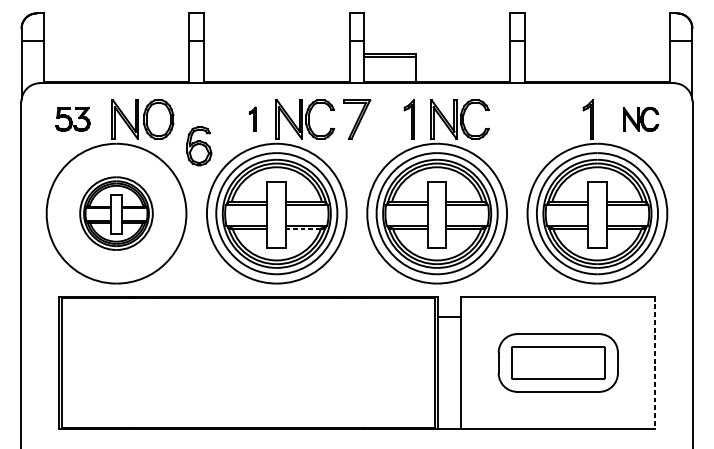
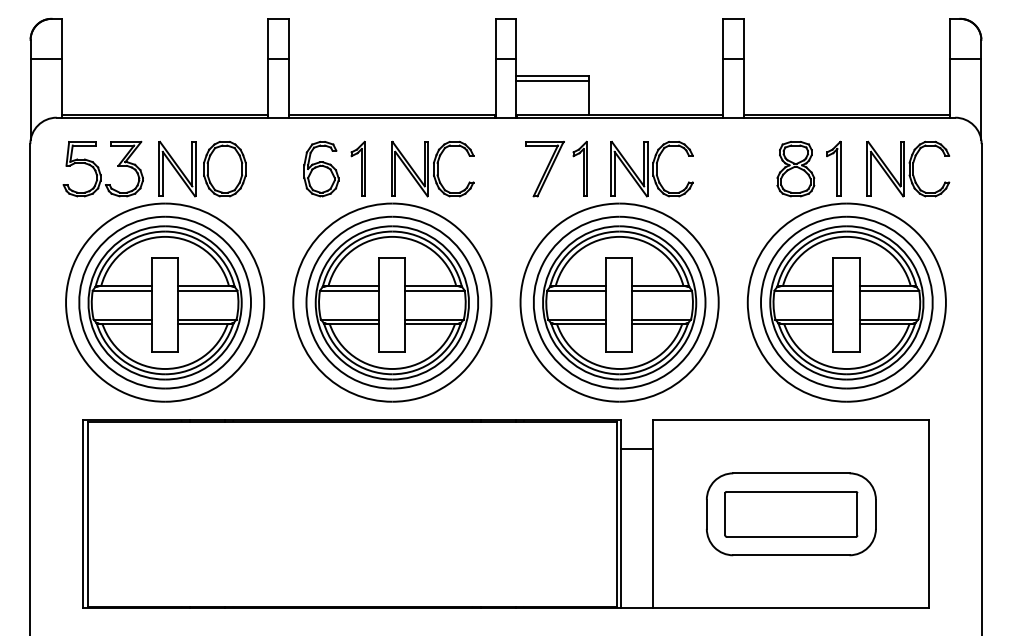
part: (72, 119) -> (102, 168), size x1.67
part: (252, 119) -> (357, 168), size x1.67
part: (356, 119) -> (544, 169), moved
part: (561, 119) -> (795, 169), added
part: (640, 119) -> (908, 168), size x1.67
part: (199, 145) -> (321, 168), moved
part: (116, 213) -> (164, 302), size x1.67
line: (303, 229) -> (430, 324), dashed -> solid
line: (655, 363) -> (928, 514), dashed -> solid

